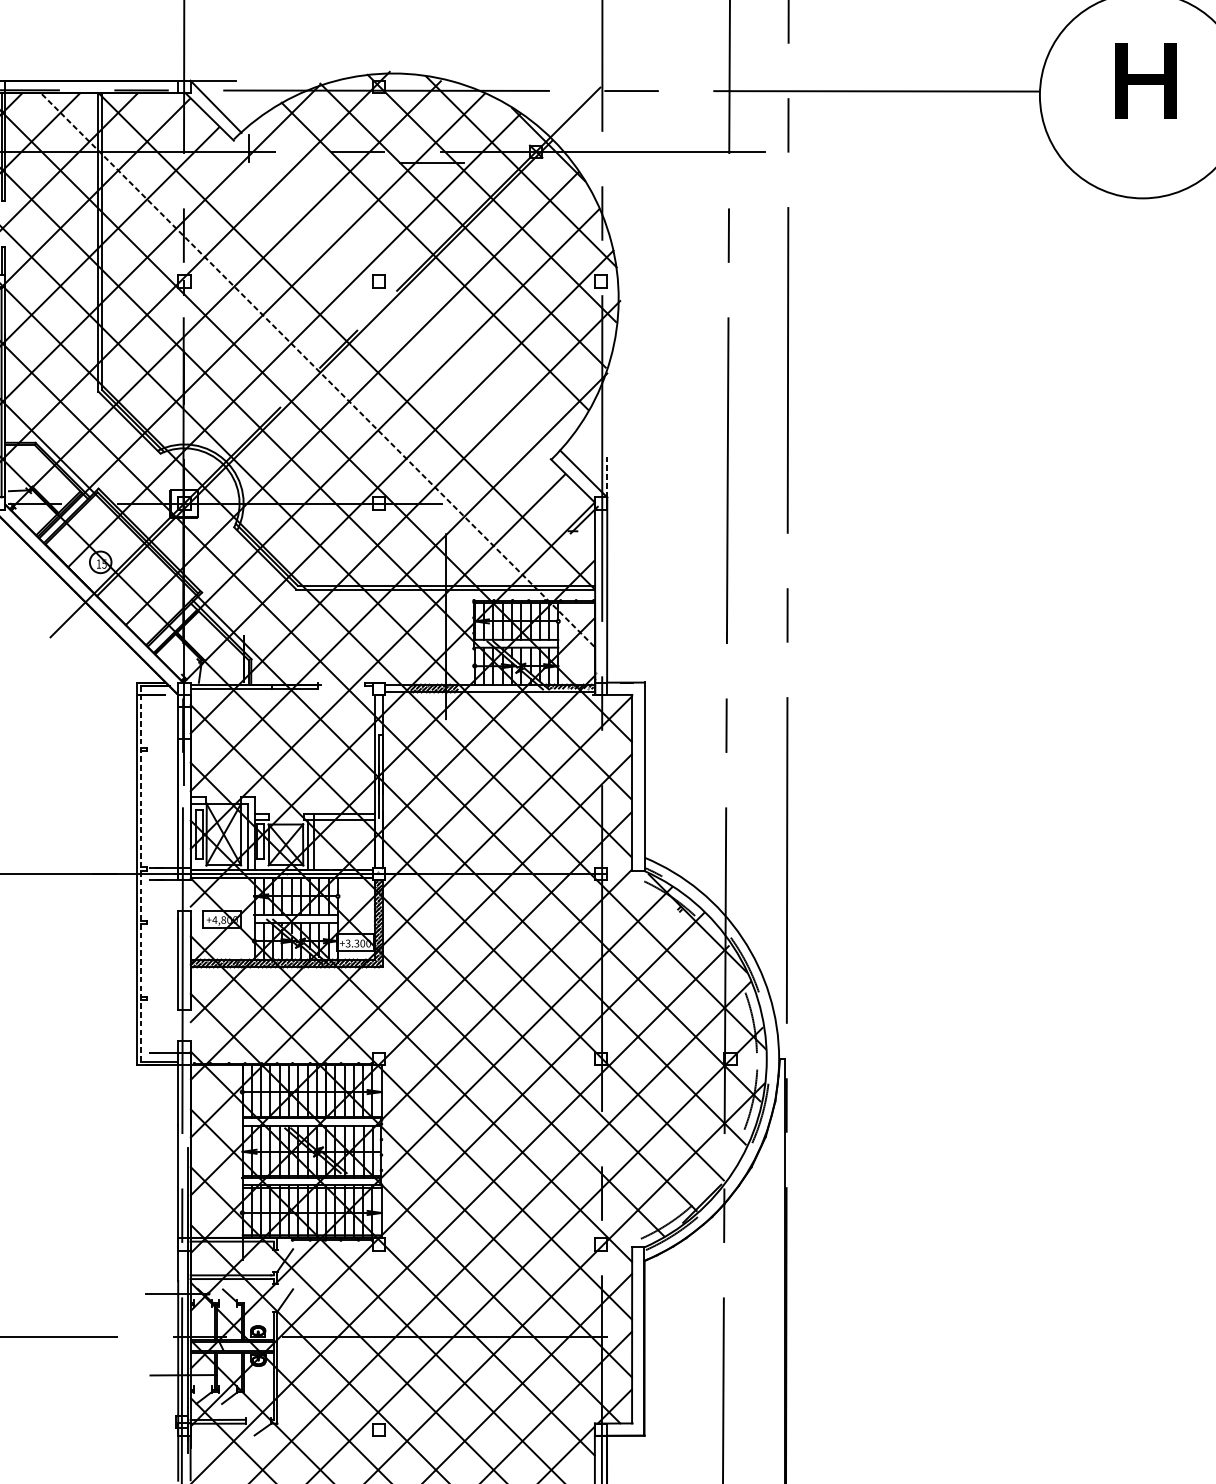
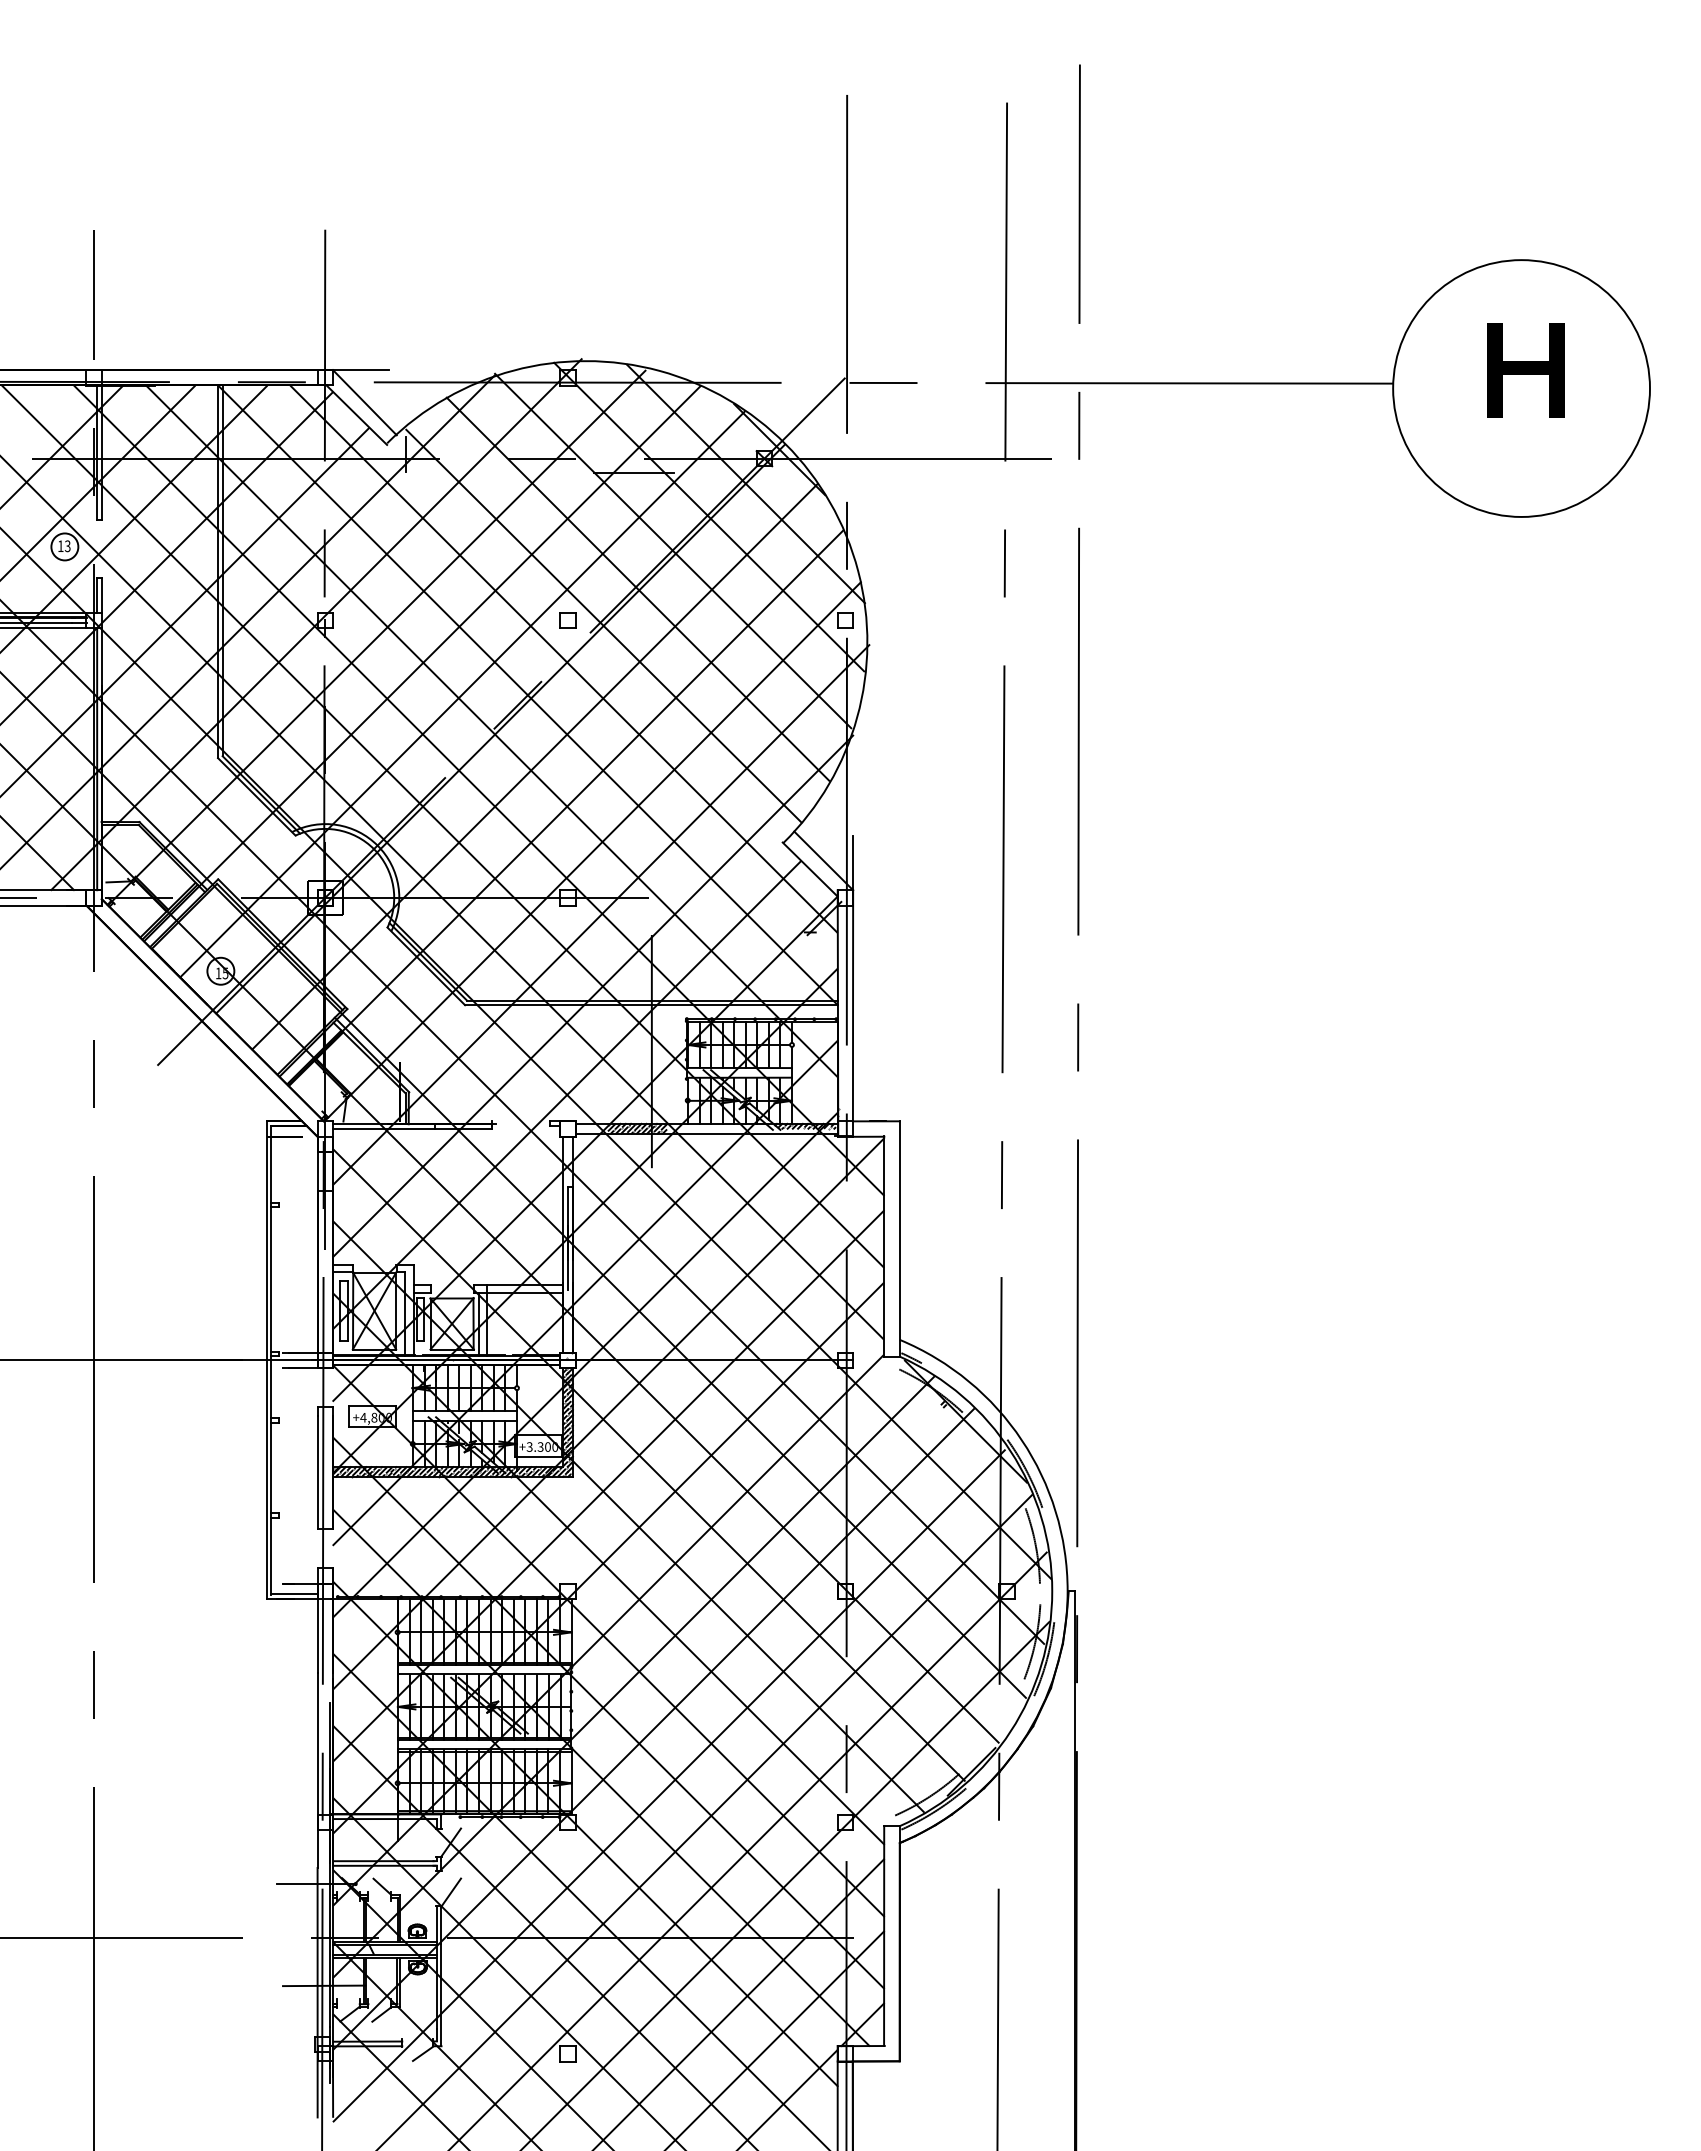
line: (407, 285) -> (603, 625), added
line: (375, 312) -> (563, 659), added
line: (317, 369) -> (491, 730), dashed -> solid
line: (607, 475) -> (853, 862), dashed -> solid
line: (141, 873) -> (271, 1359), dashed -> solid

